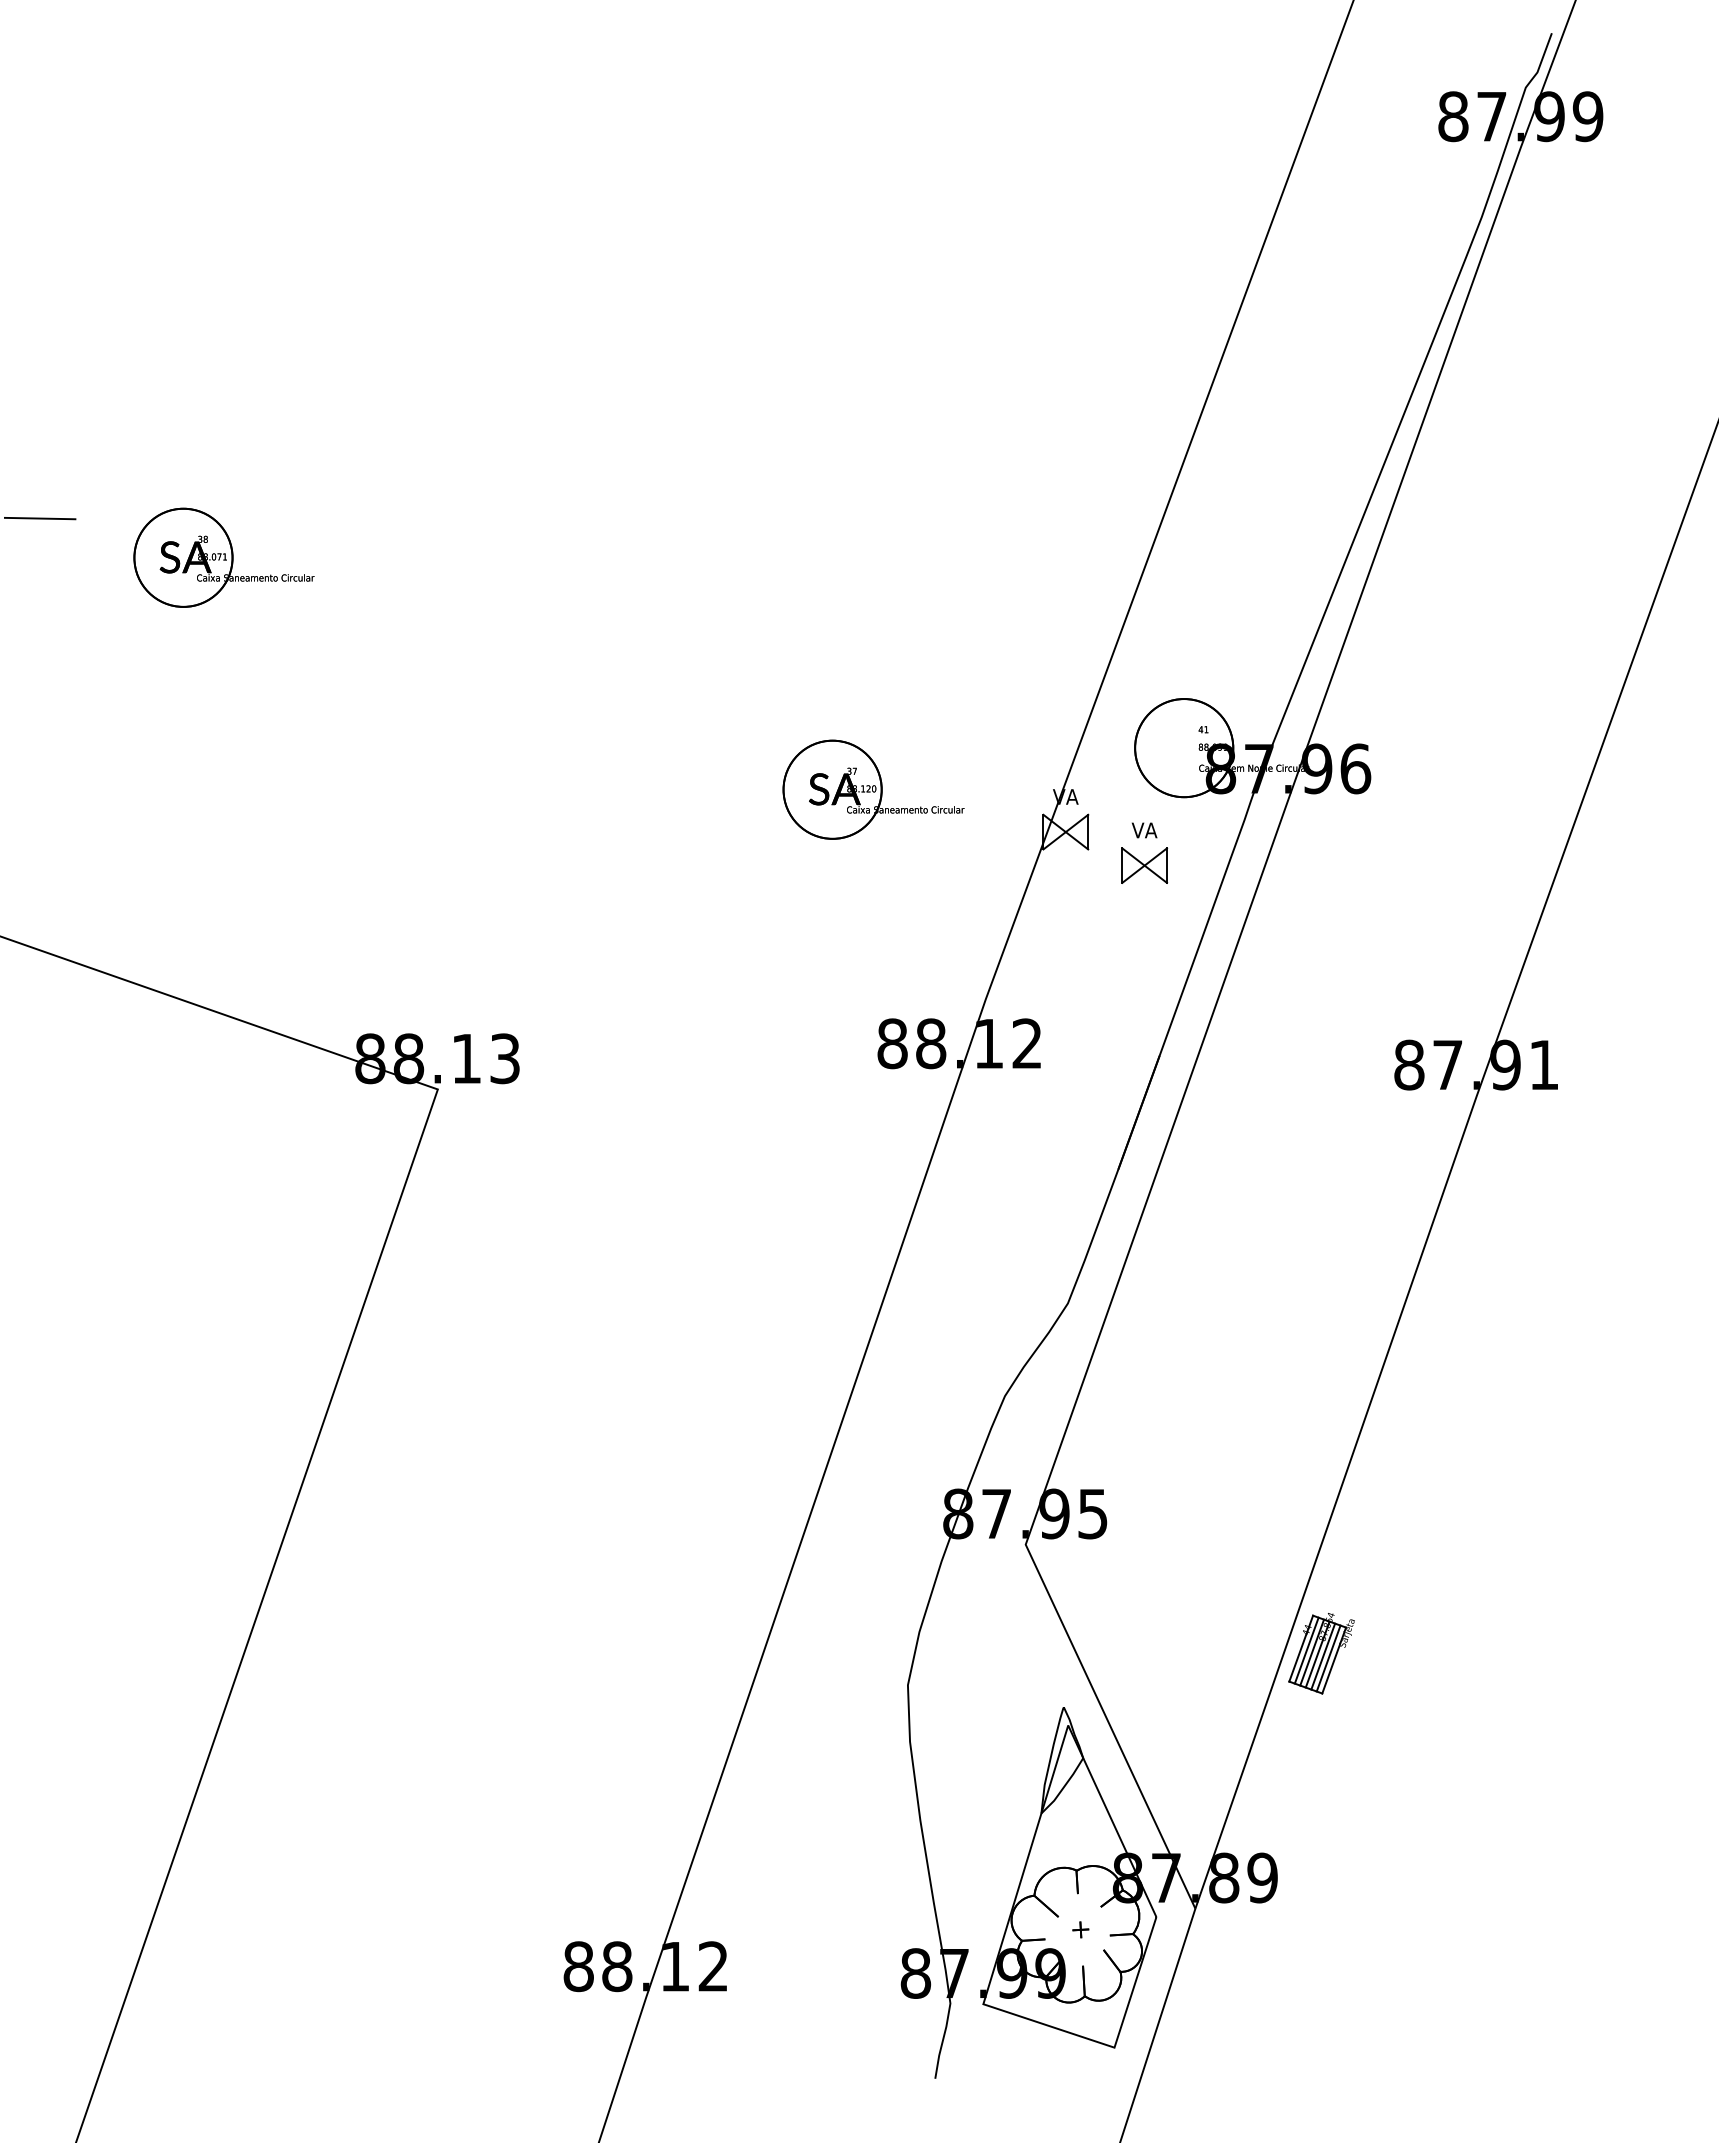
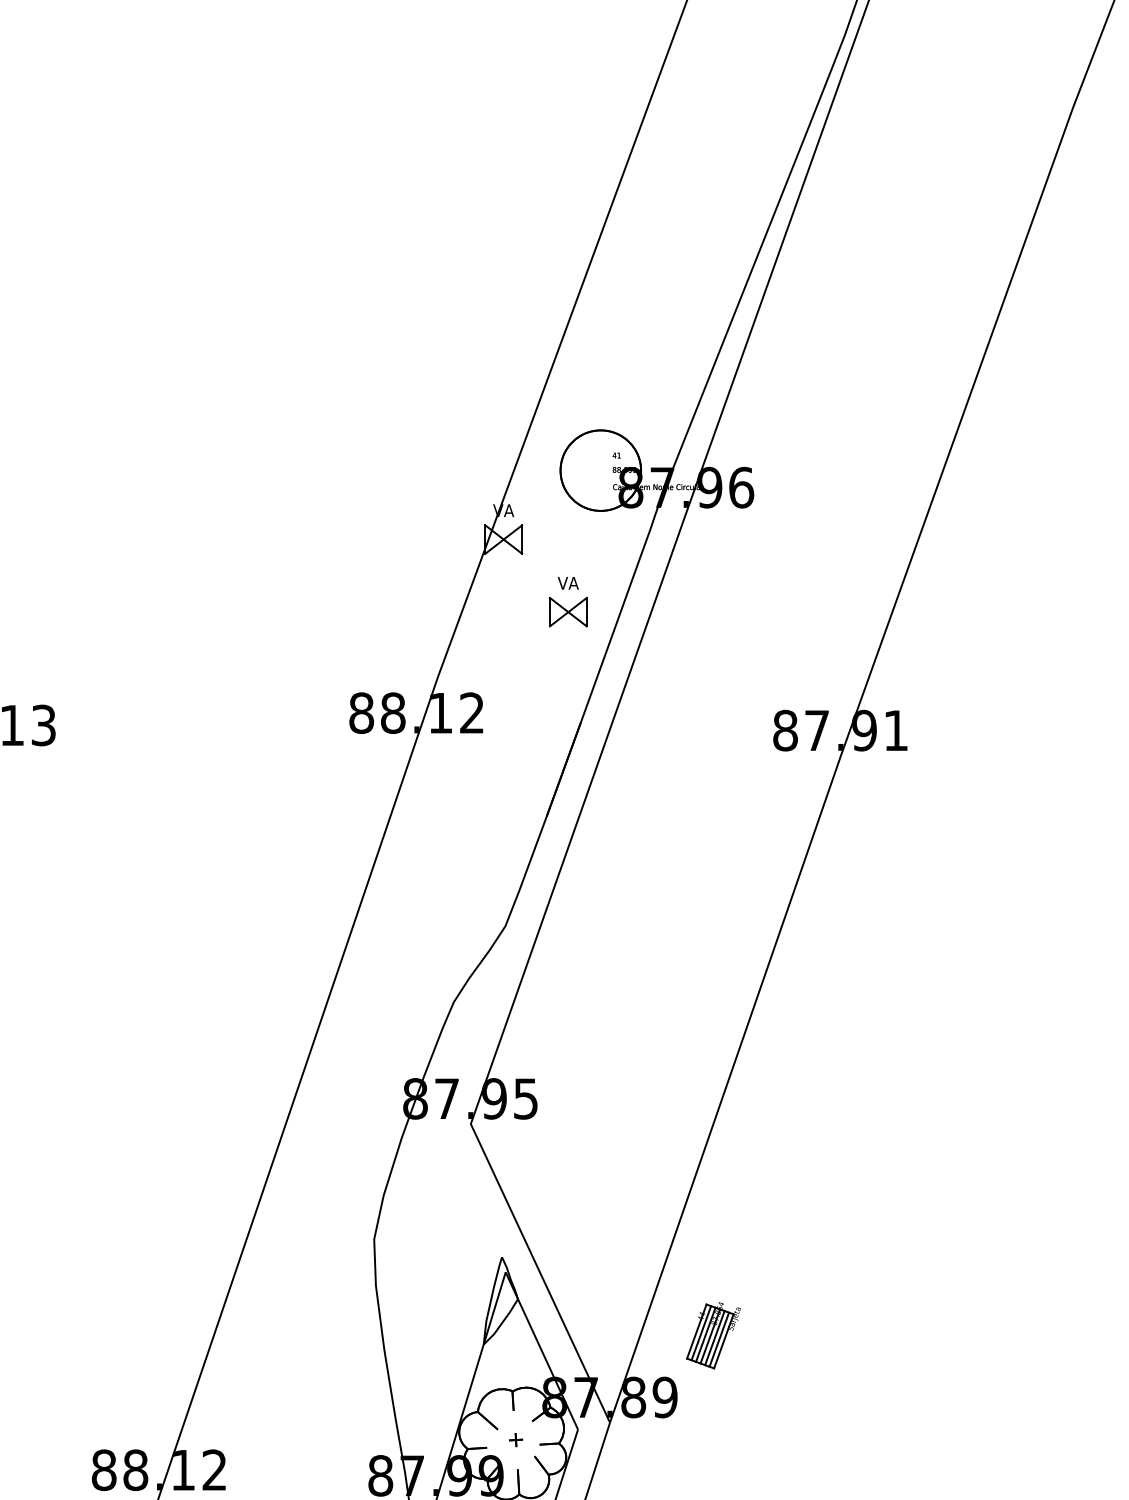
part: (873, 789) -> (345, 504), removed
part: (1137, 858) -> (562, 606), moved
part: (1321, 1653) -> (713, 1335), moved

